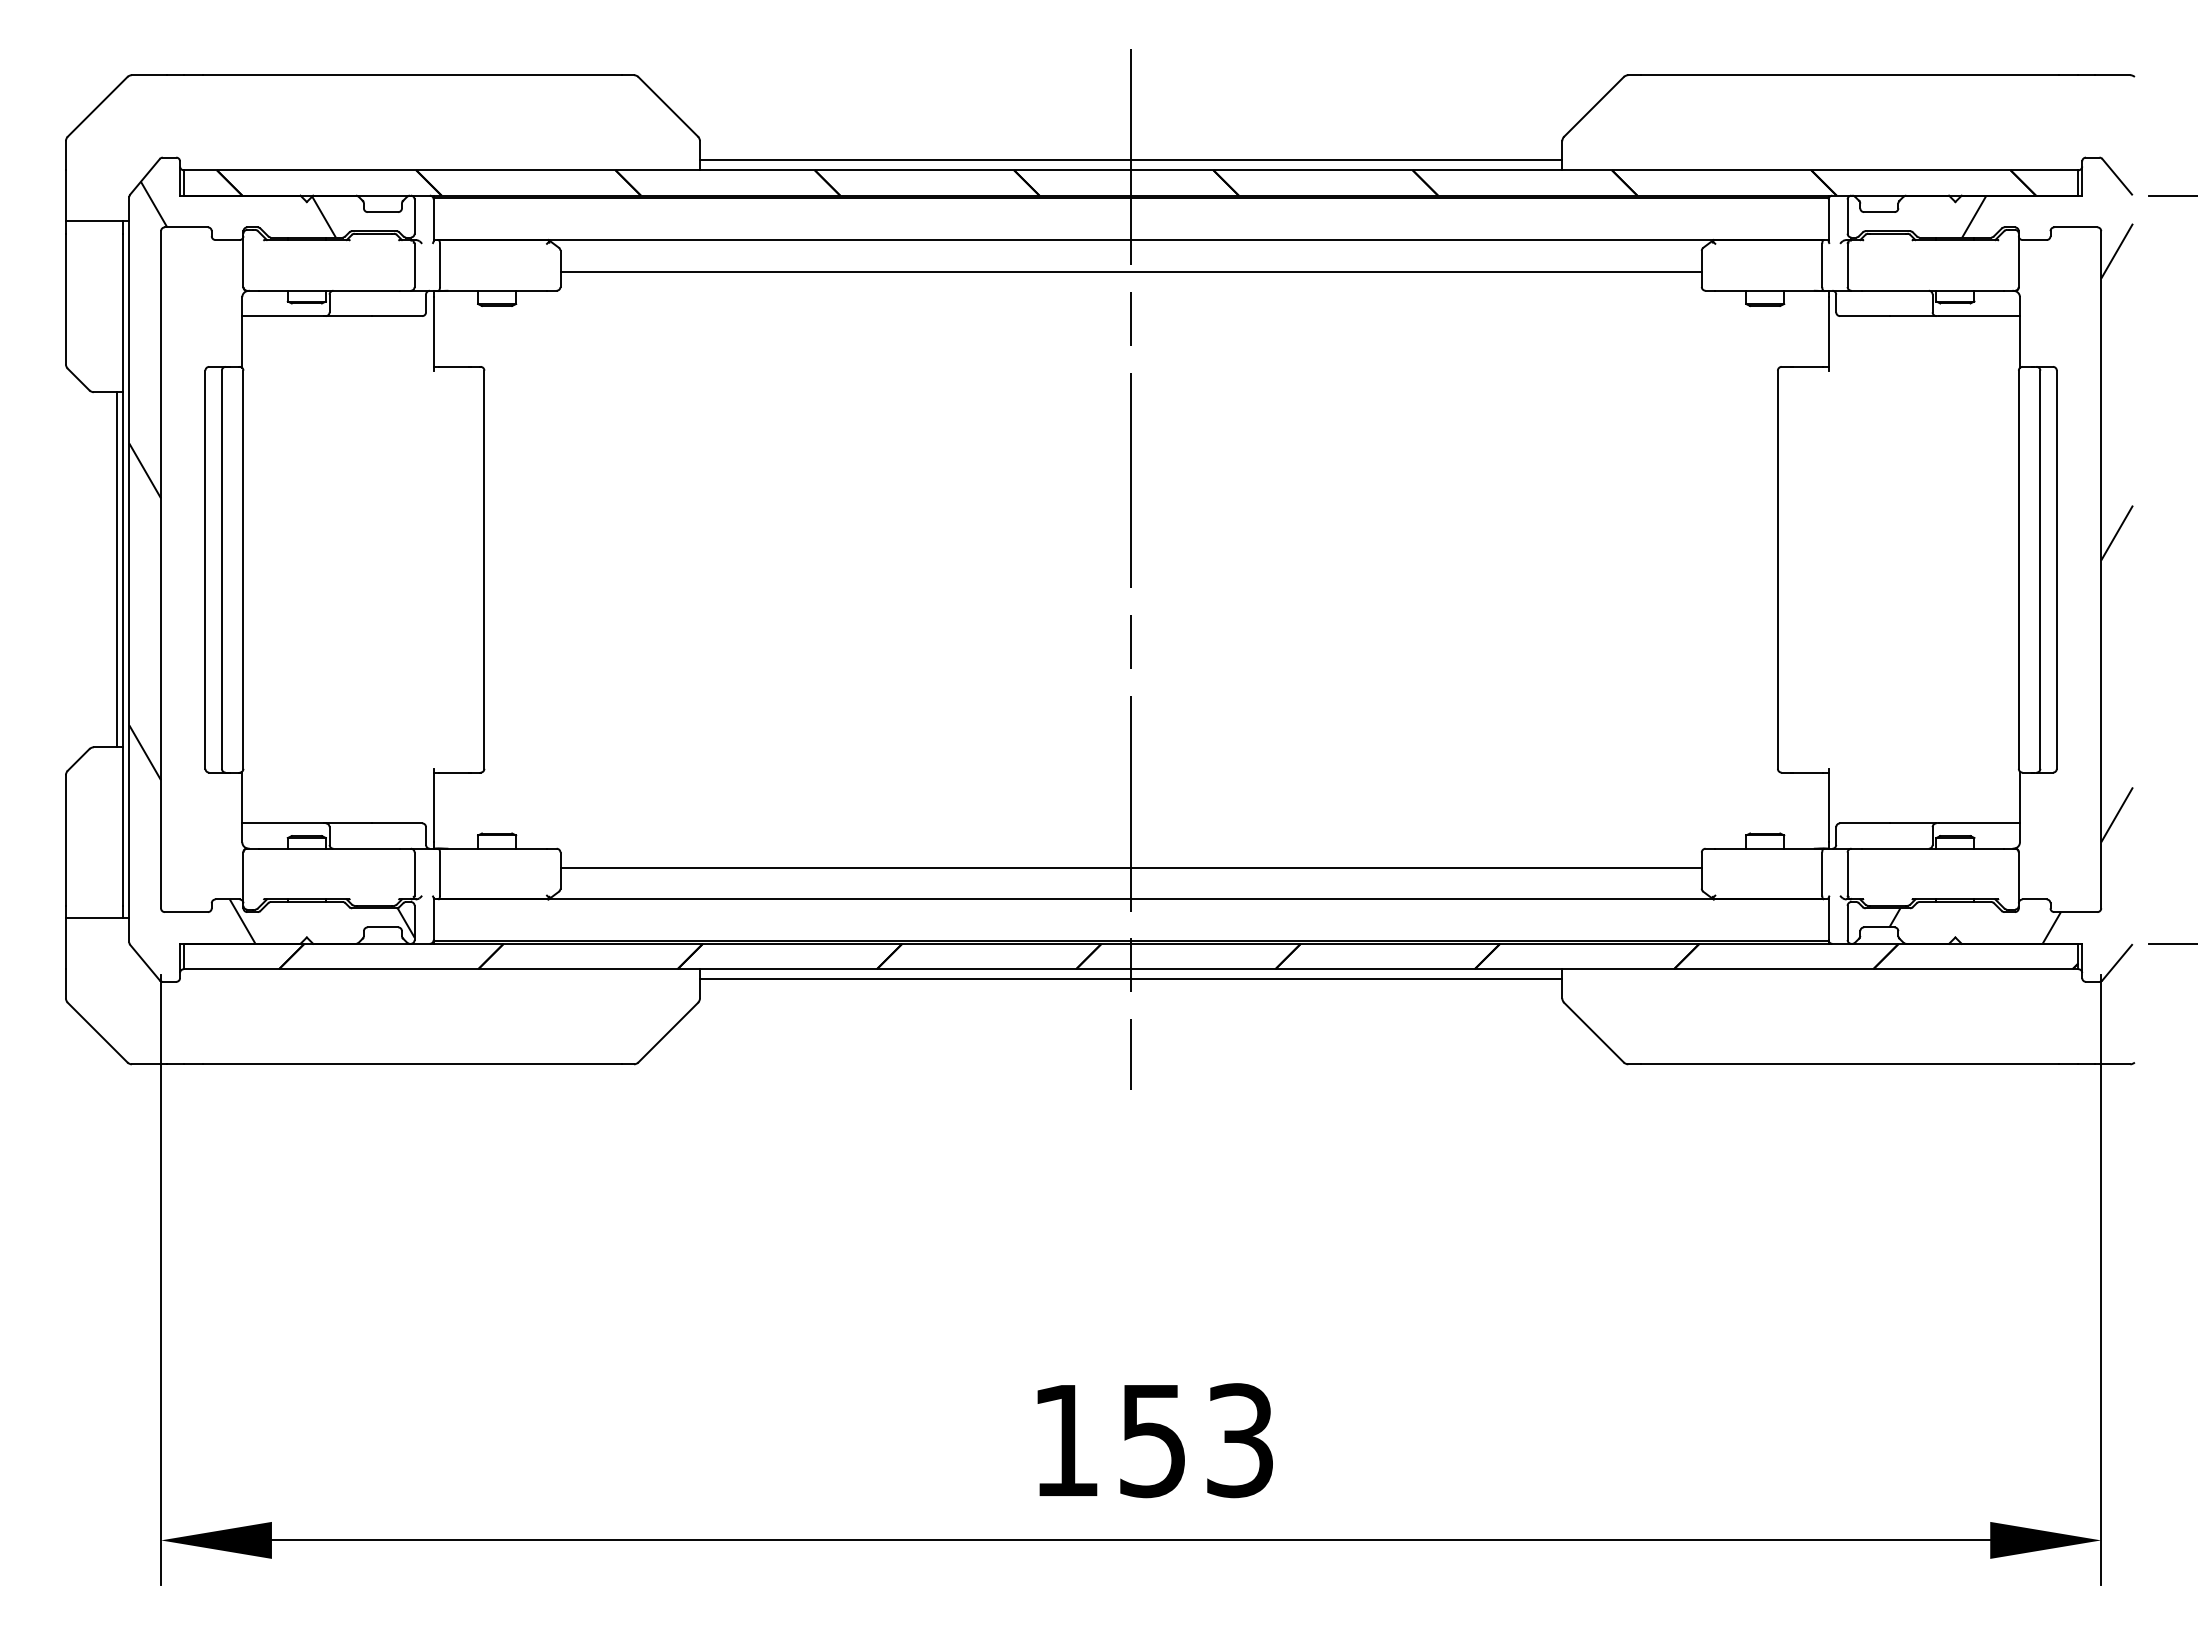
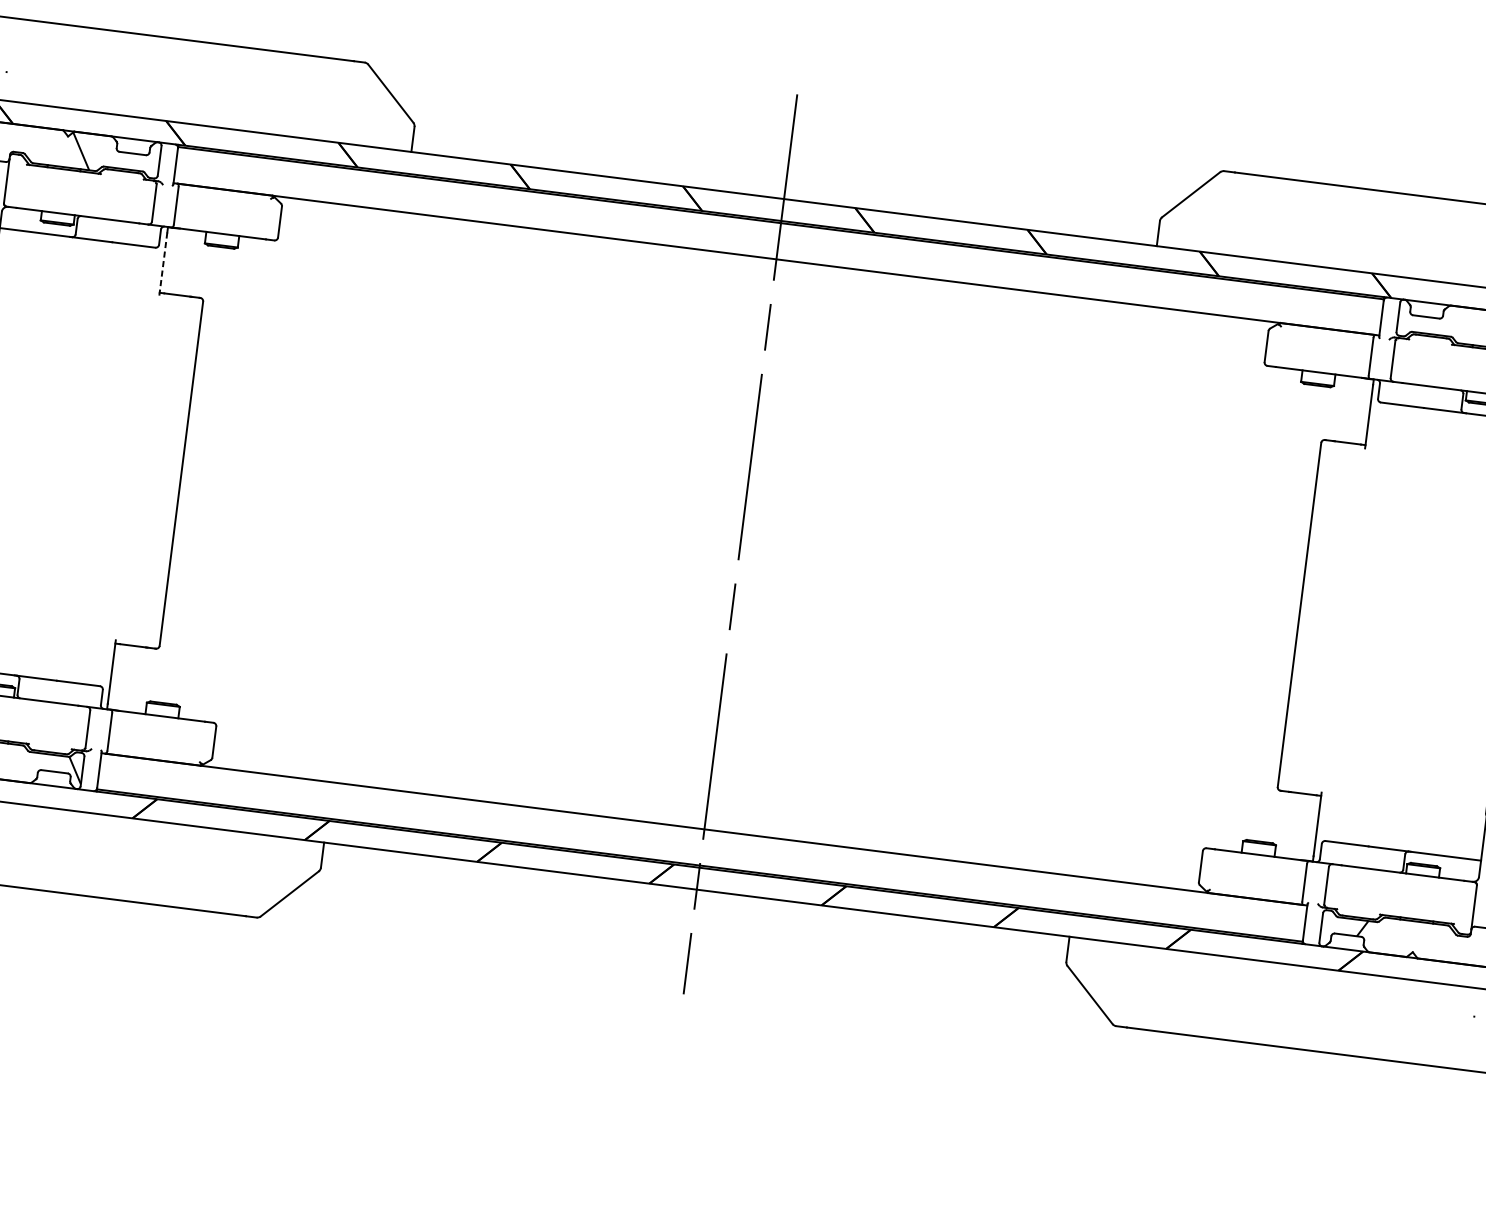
line: (1130, 160) -> (784, 190), removed
line: (1130, 271) -> (772, 286), removed
line: (433, 333) -> (163, 263), solid -> dashed
line: (1130, 867) -> (707, 801), removed
line: (1130, 979) -> (695, 898), removed

